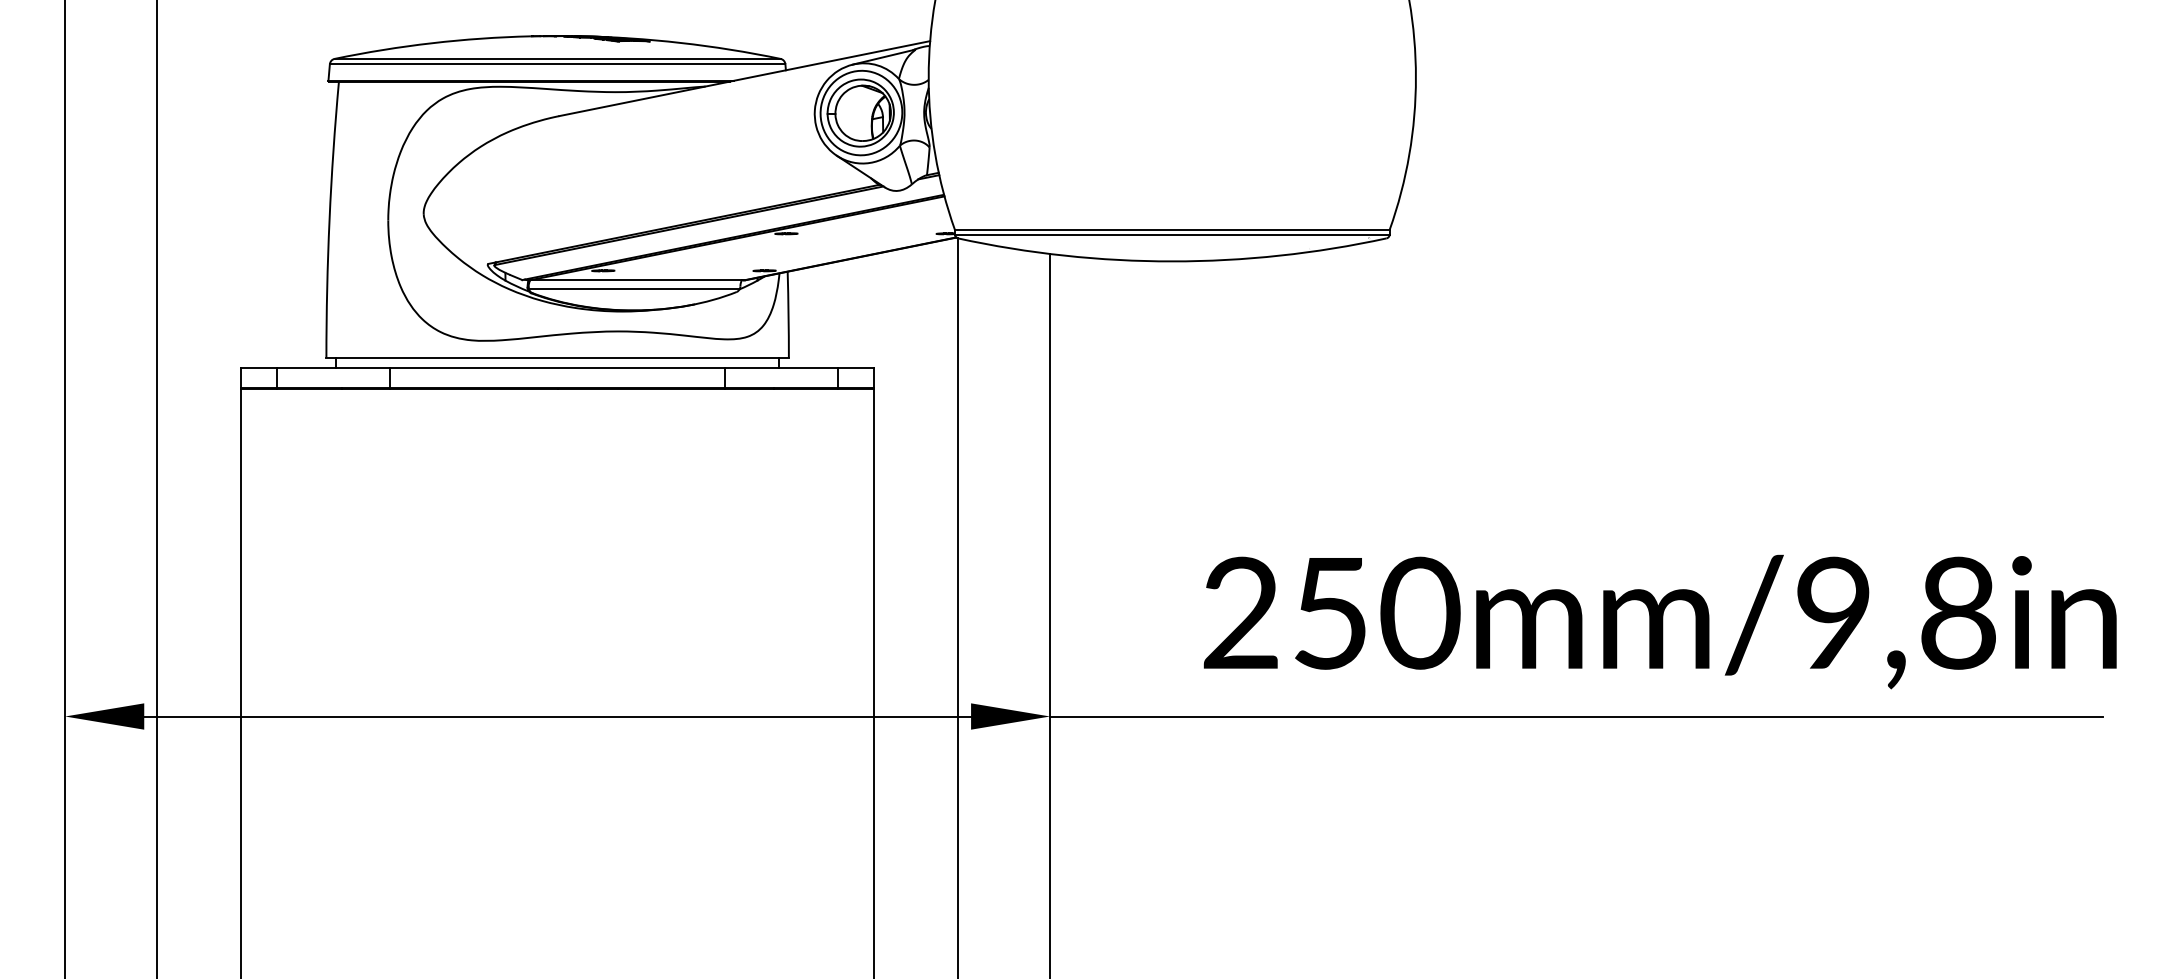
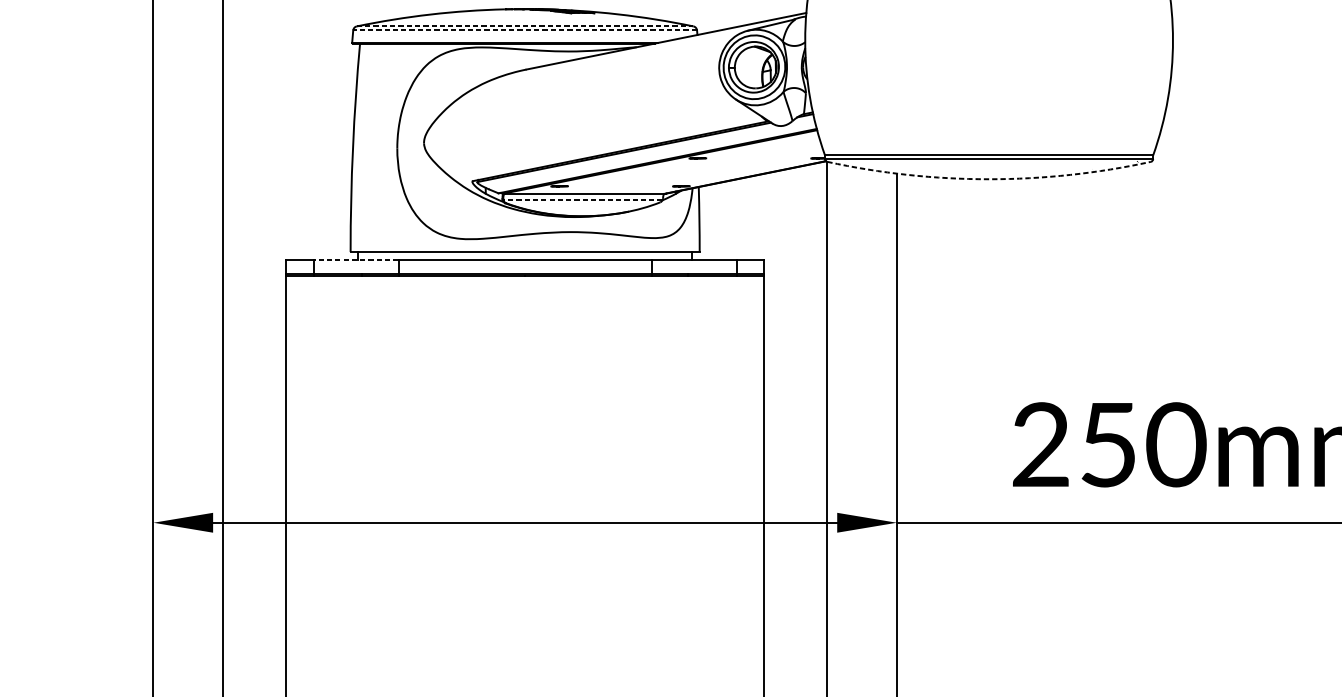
line: (558, 58) -> (525, 26), solid -> dashed
line: (557, 64) -> (525, 30), solid -> dashed
arc: (1172, 261) -> (989, 179), solid -> dashed
line: (634, 288) -> (583, 199), solid -> dashed
line: (333, 367) -> (355, 259), solid -> dashed

